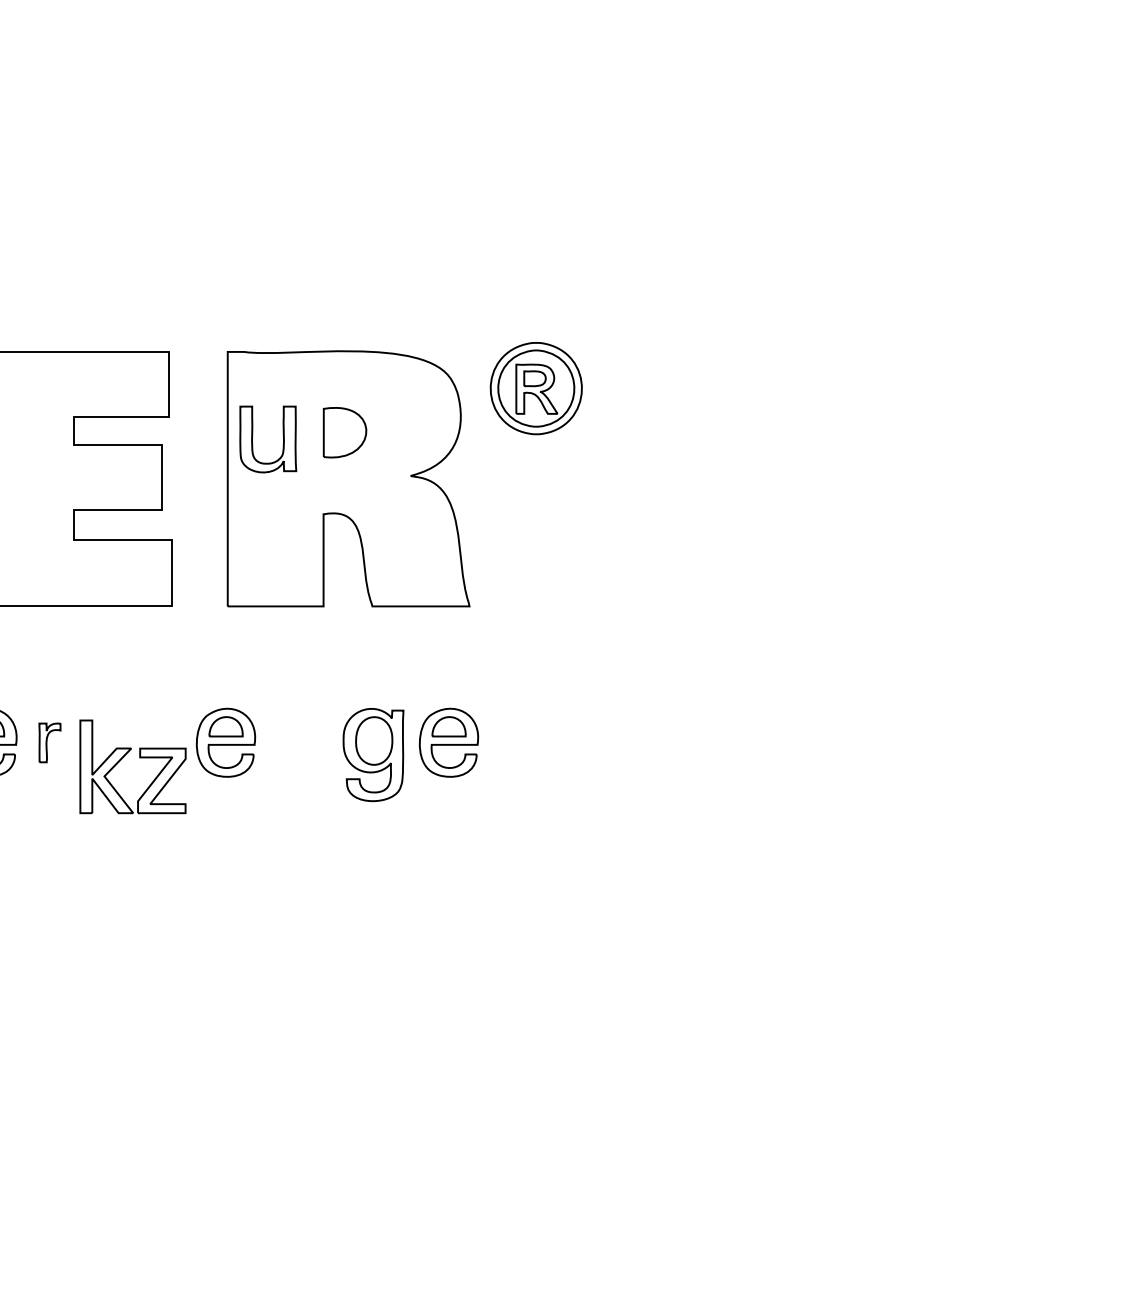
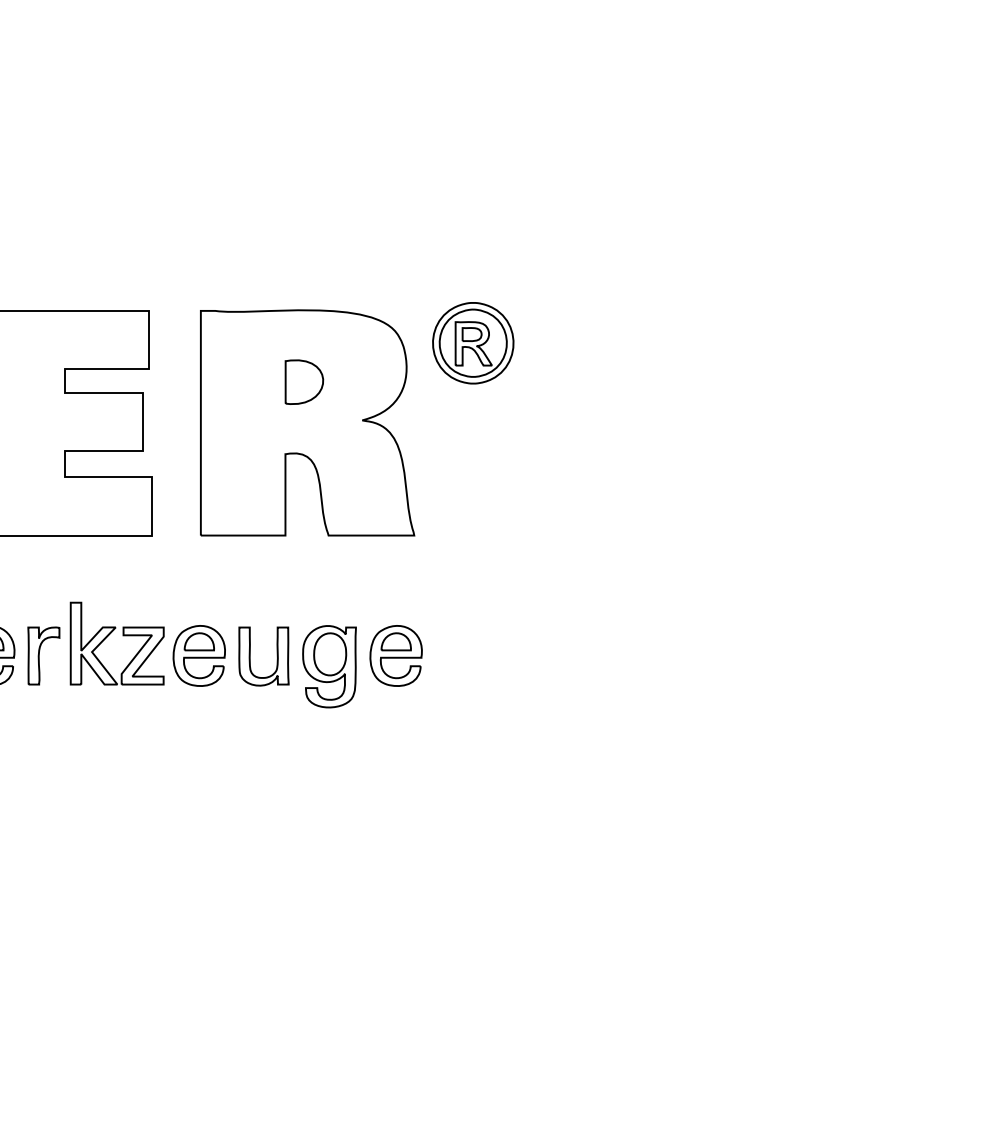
part: (282, 434) -> (276, 652), moved
part: (49, 742) -> (43, 655), size x1.67
part: (139, 758) -> (122, 636), moved

